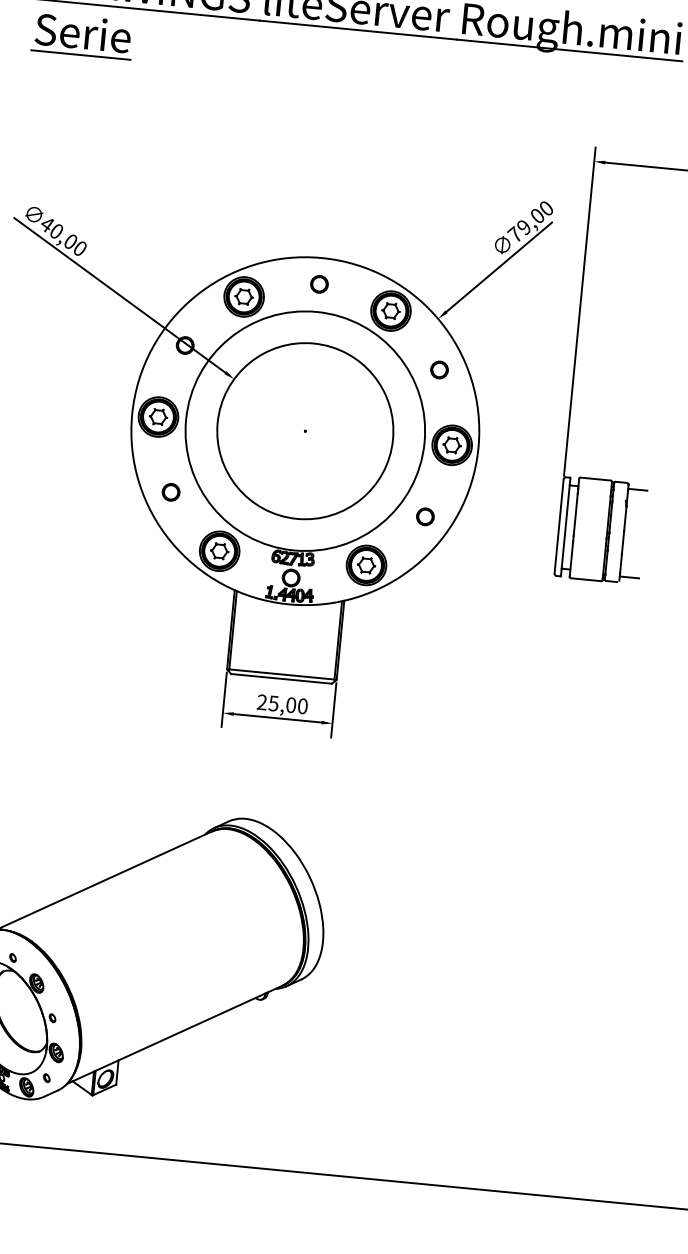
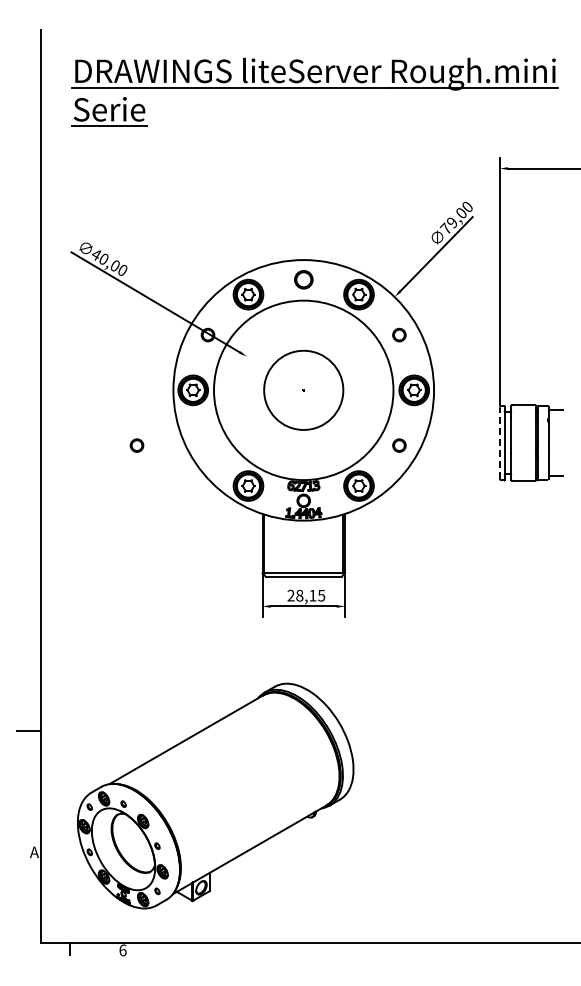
part: (319, 283) -> (303, 279), size x1.4
circle: (304, 431) -> (303, 390), size x0.6
part: (170, 492) -> (136, 445), moved
line: (558, 525) -> (499, 442), solid -> dashed
text: (288, 704) -> (310, 595), 25,00 -> 28,15

